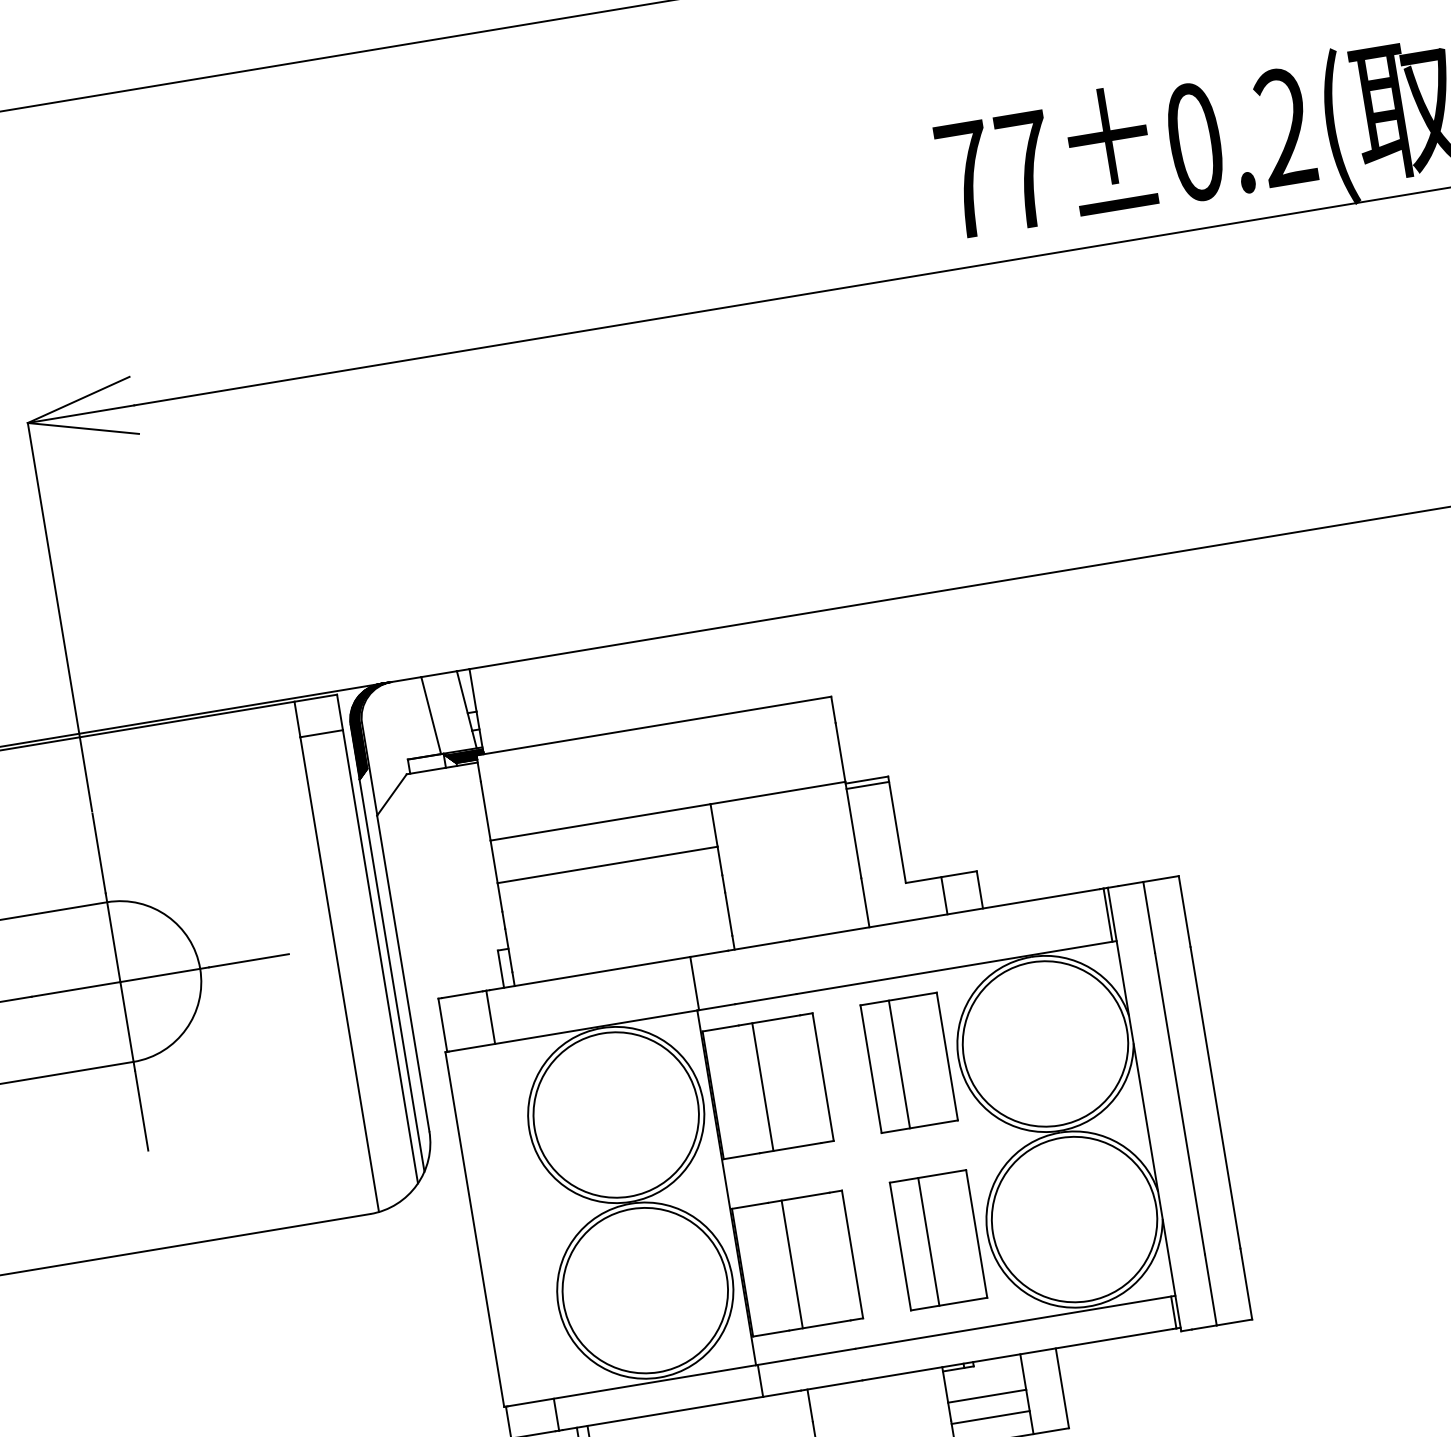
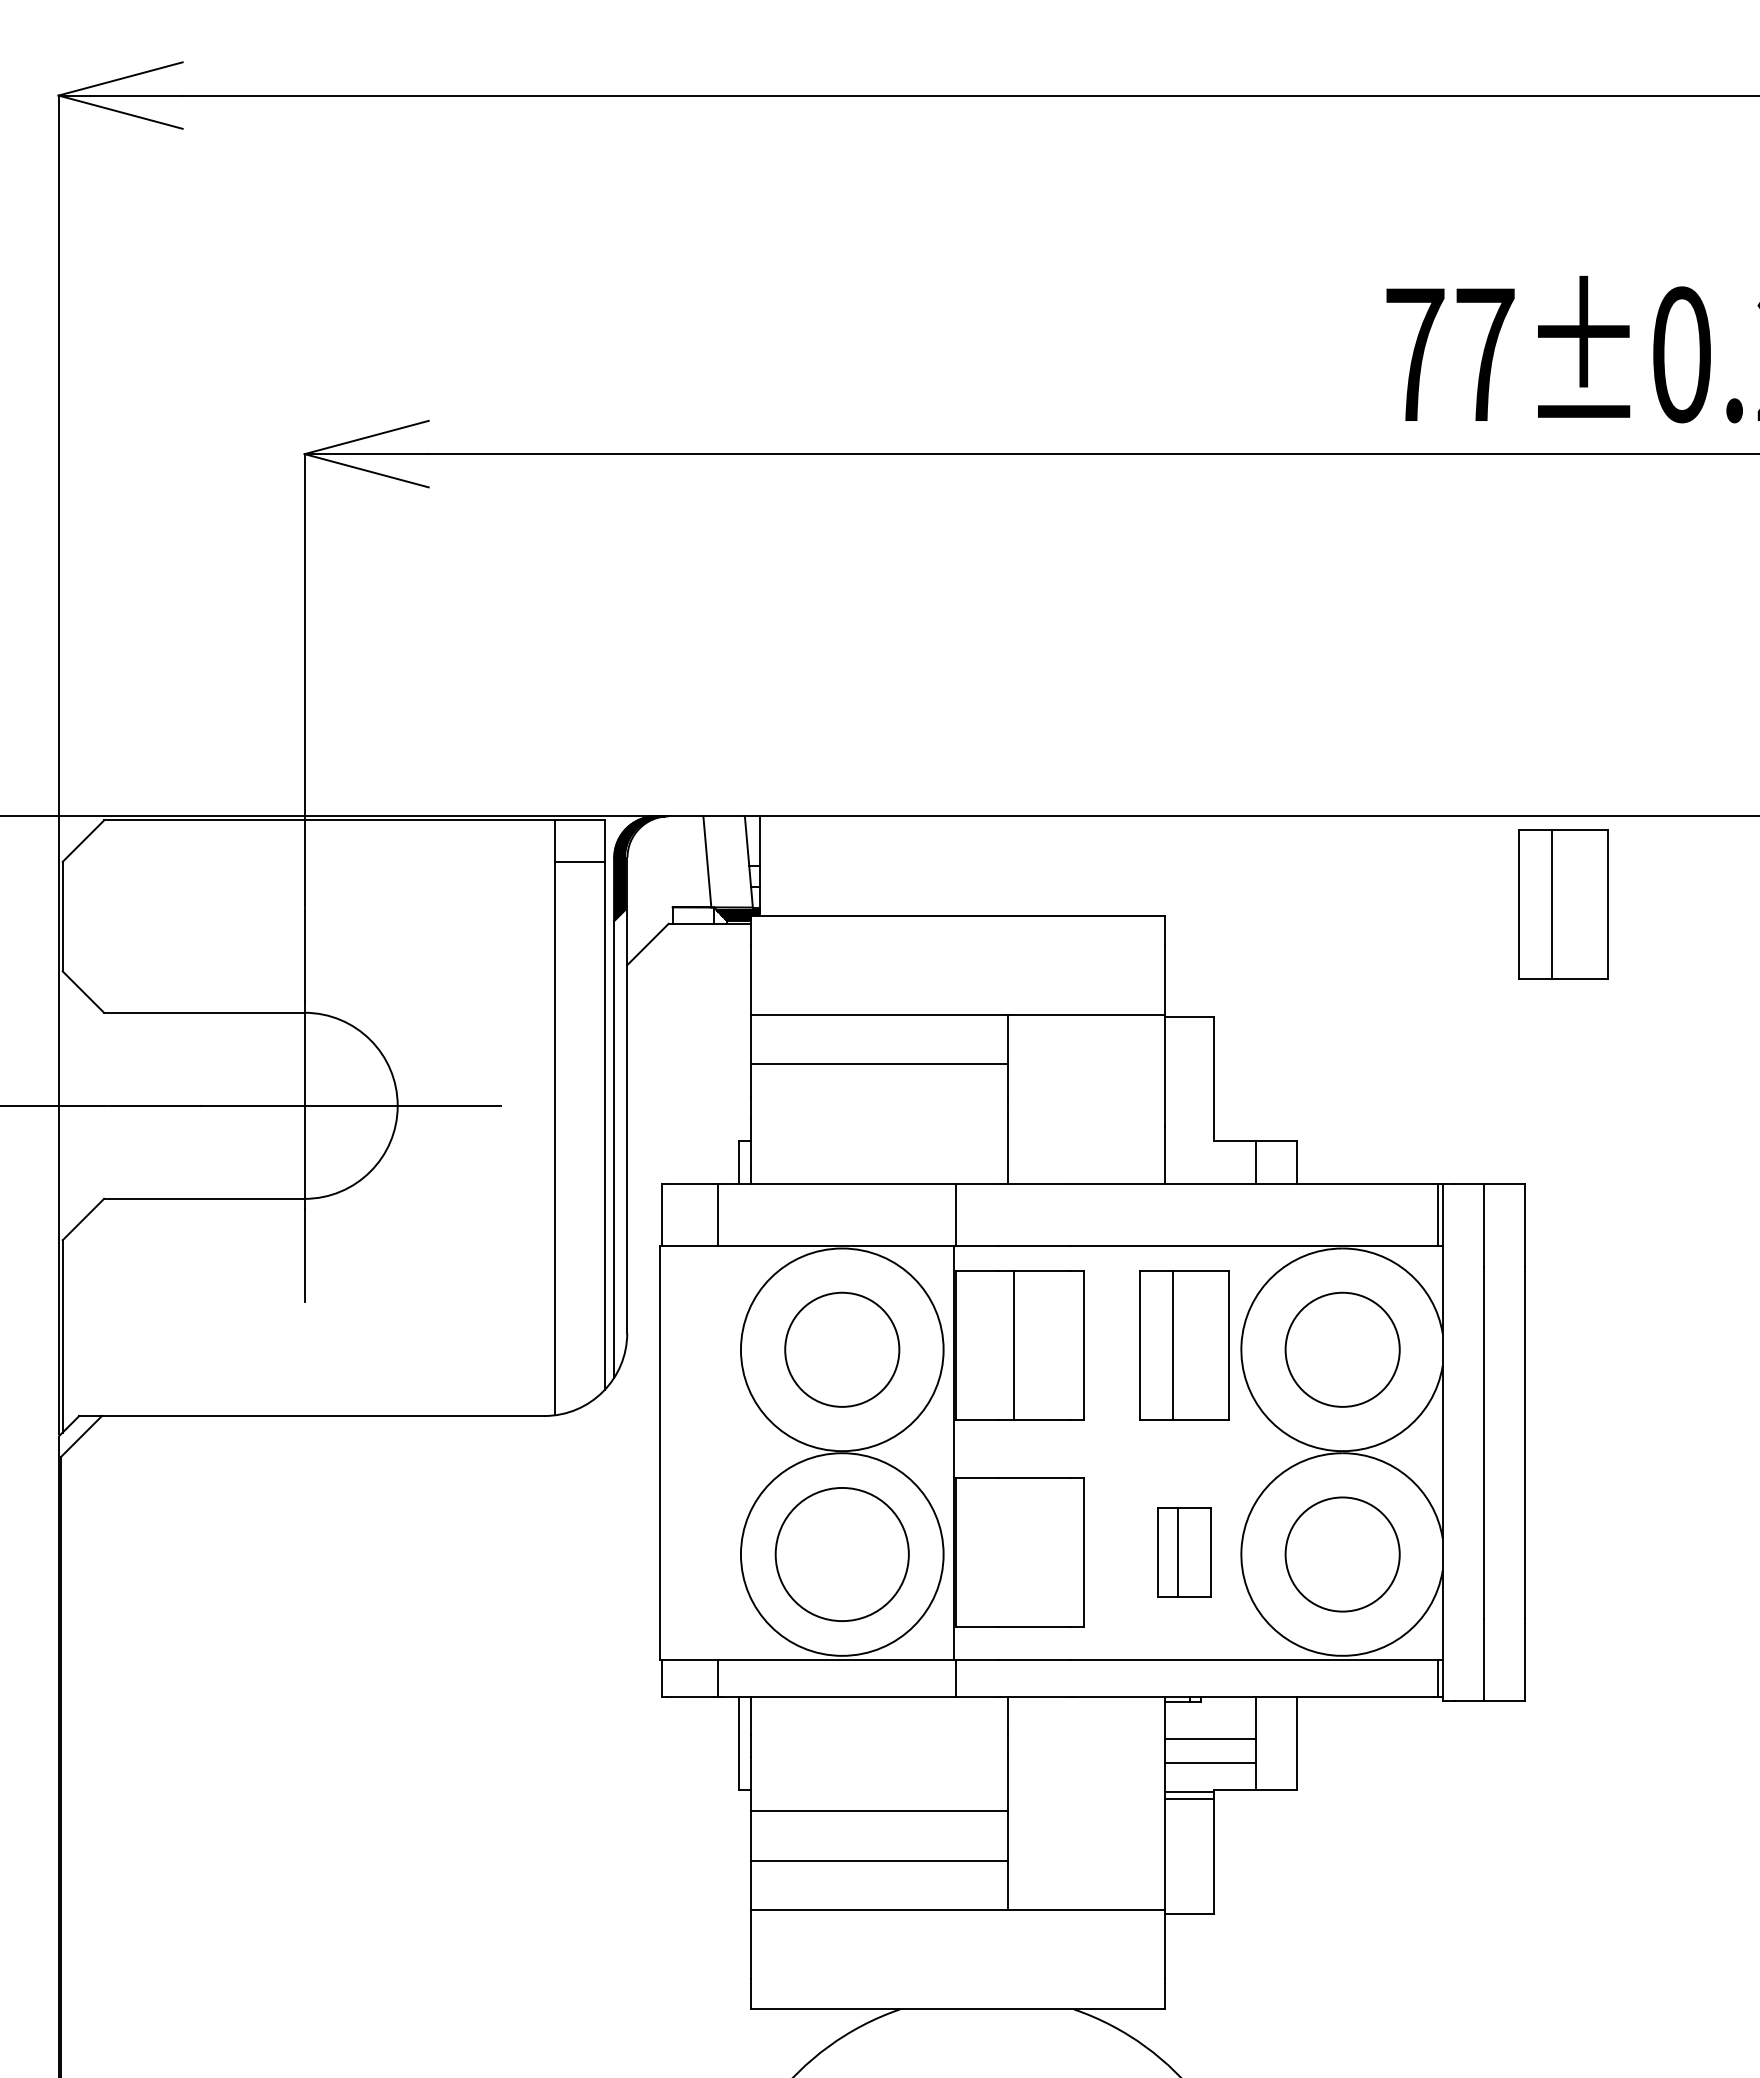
part: (1171, 630) -> (1563, 904), added
line: (867, 785) -> (1189, 1023), removed
circle: (1045, 1043) -> (1342, 1349), size x0.6
circle: (616, 1114) -> (842, 1349), size x0.6
circle: (1074, 1219) -> (1342, 1554), size x0.6
part: (938, 1240) -> (1184, 1552), size x0.6
line: (791, 1264) -> (1013, 1552), removed
circle: (645, 1290) -> (842, 1554), size x0.7

